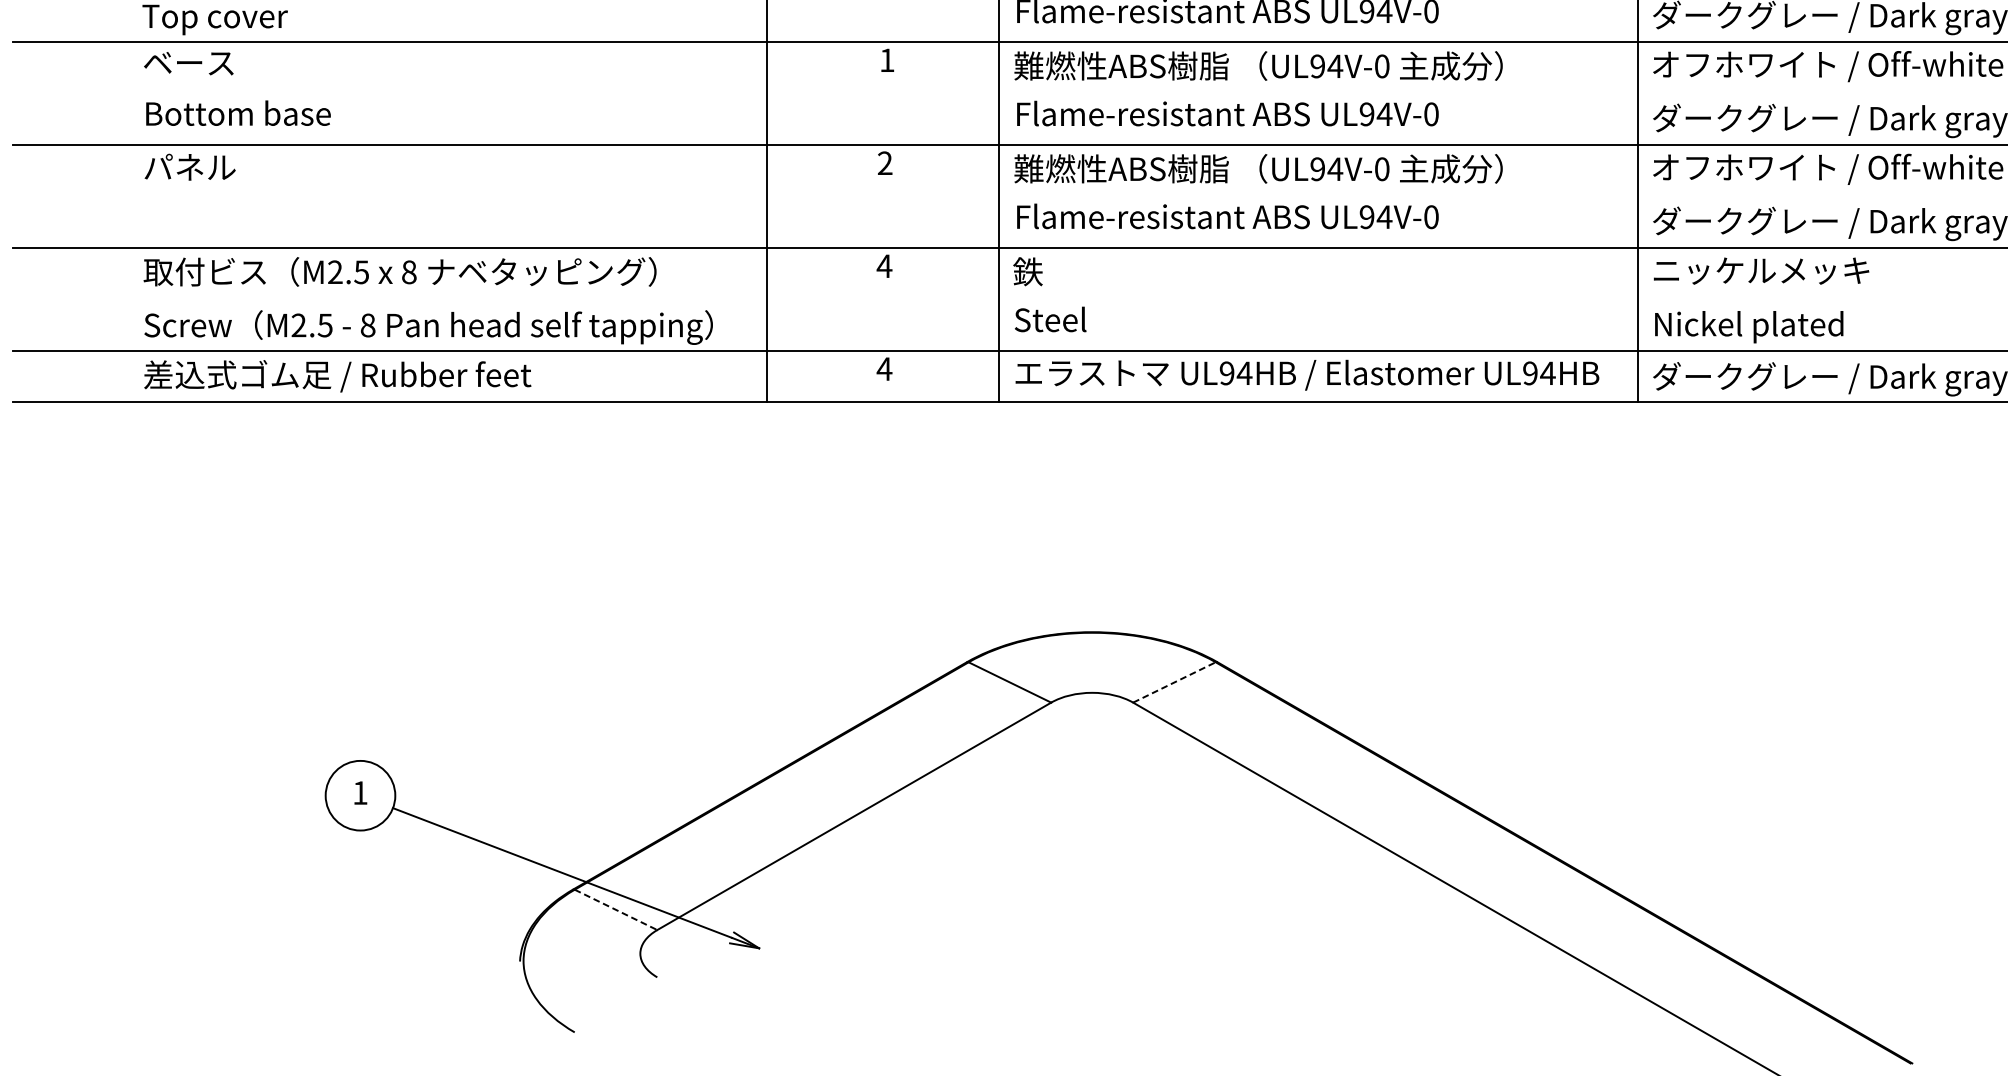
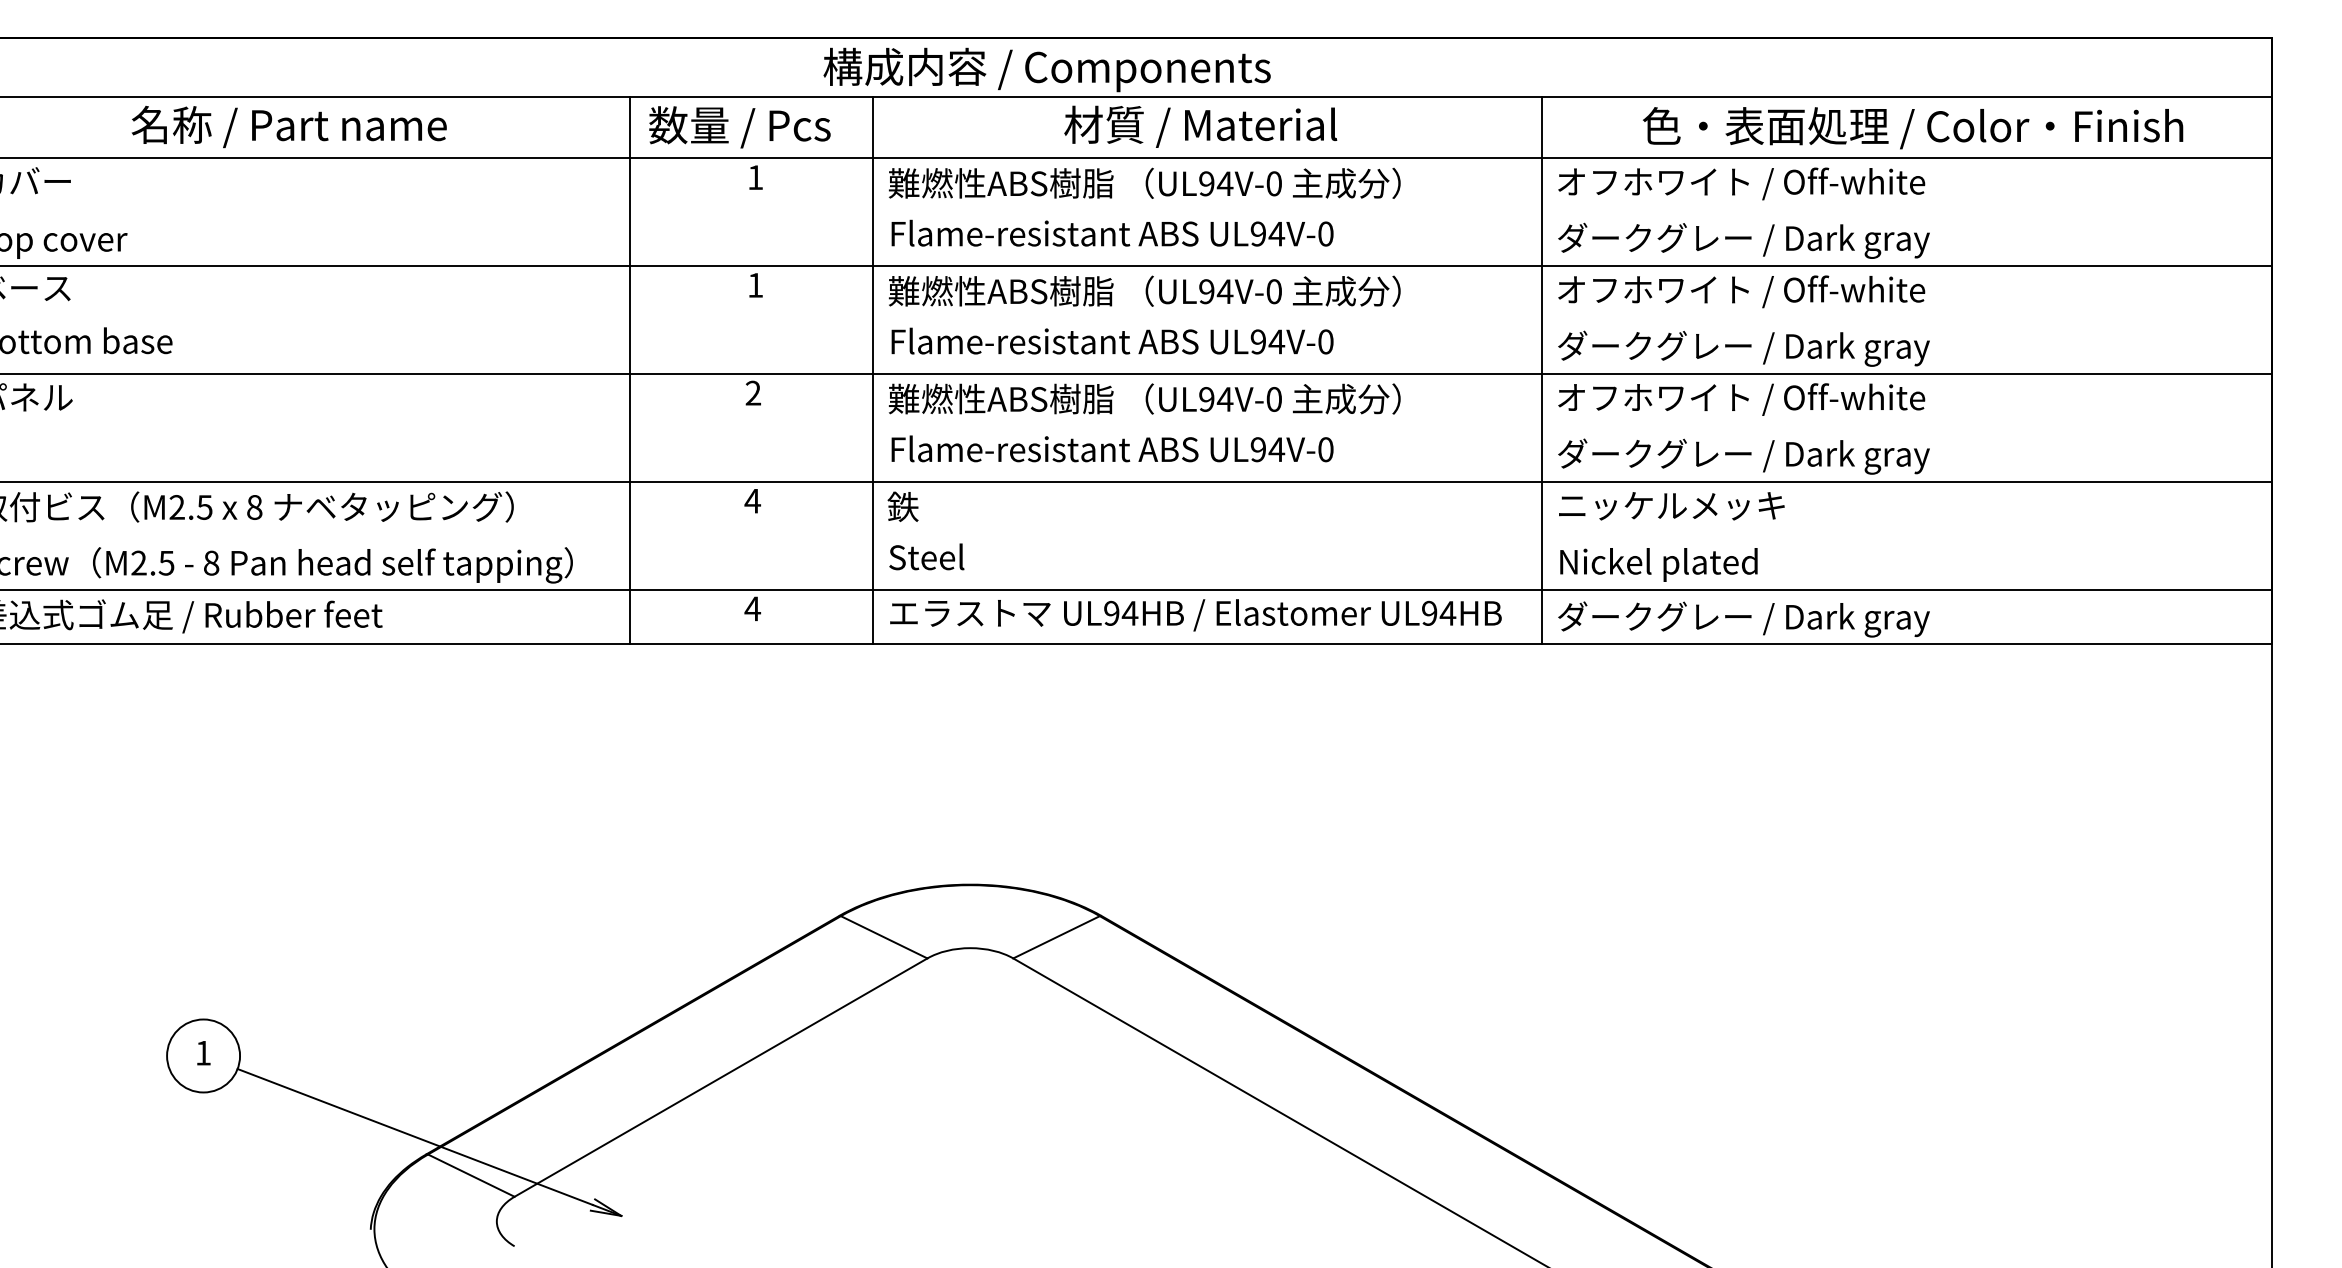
line: (1175, 682) -> (1057, 937), dashed -> solid
line: (616, 909) -> (471, 1175), dashed -> solid

